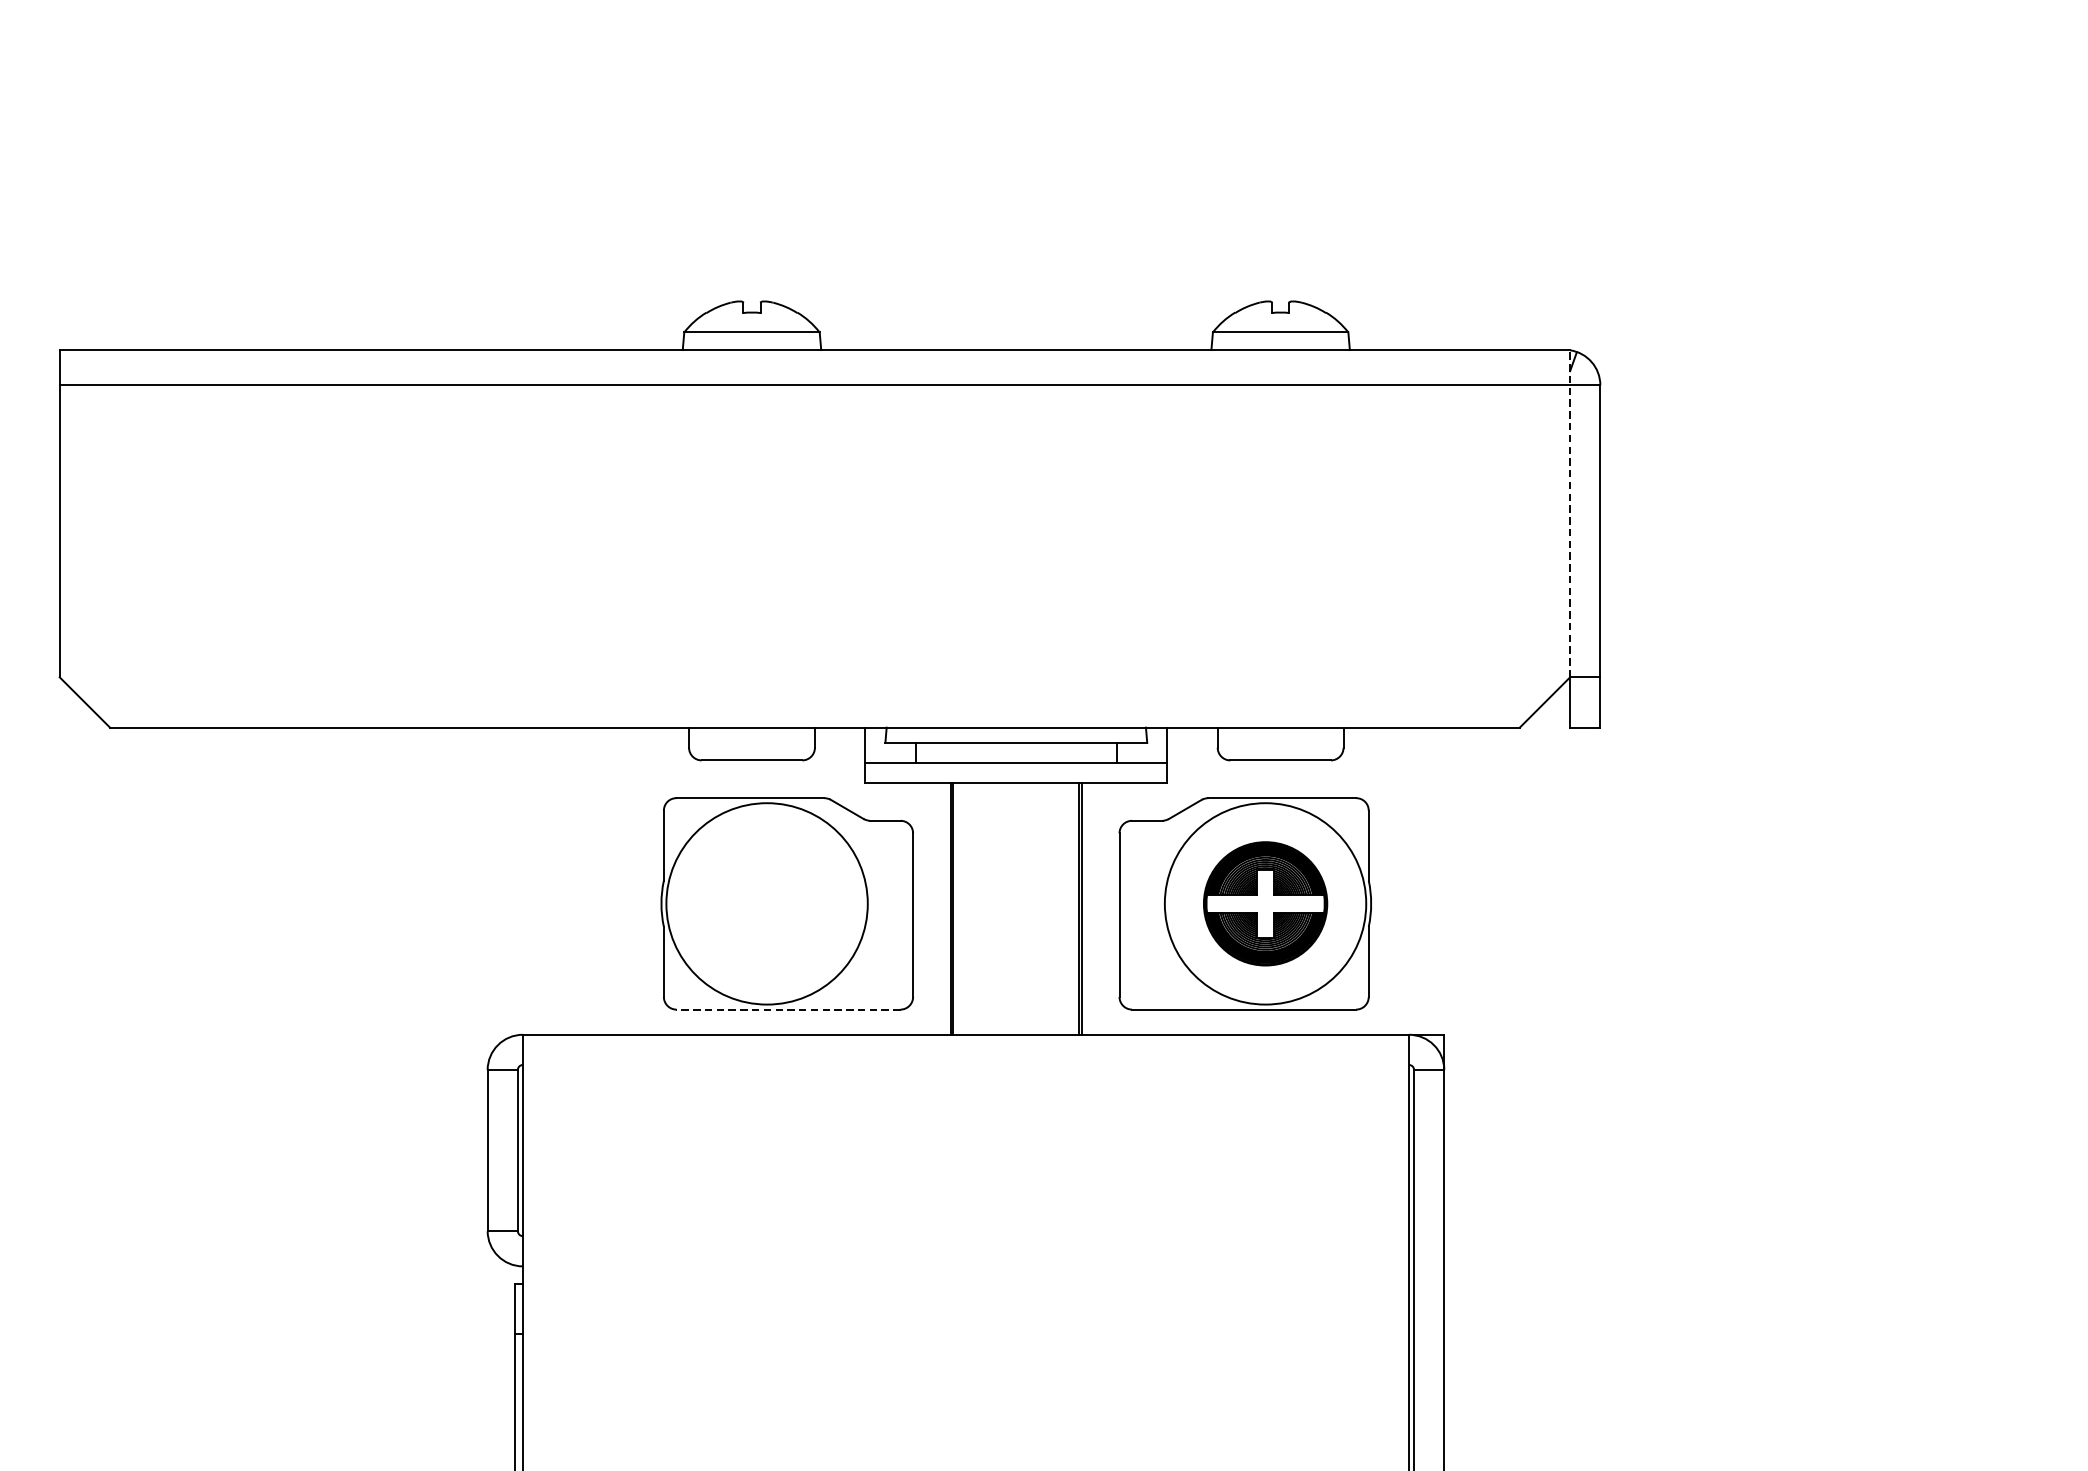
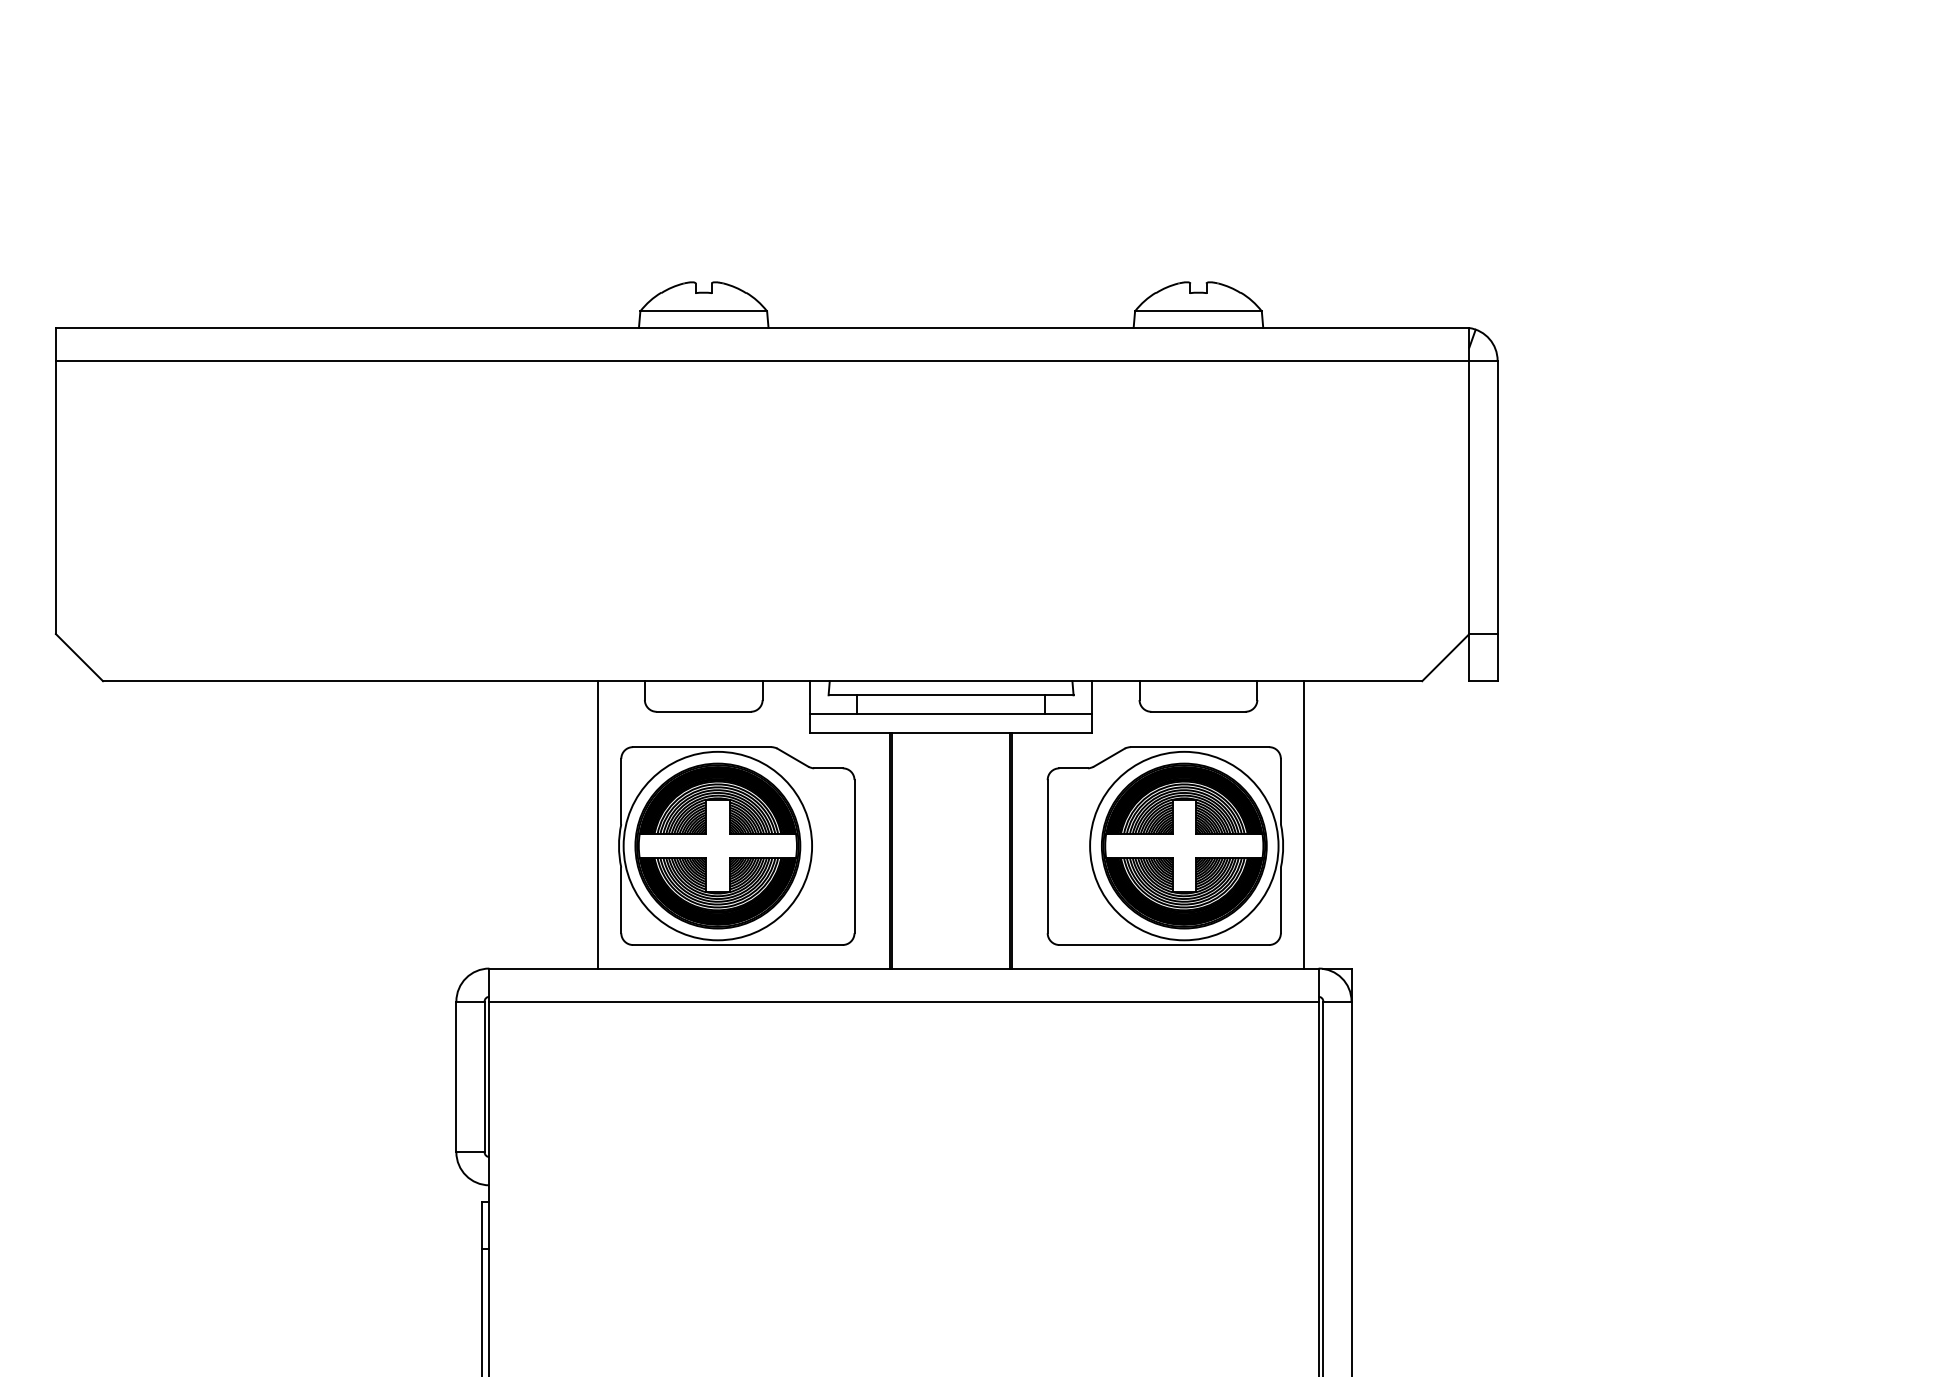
line: (1570, 513) -> (1469, 480), dashed -> solid
line: (638, 880) -> (597, 824), added
line: (1393, 880) -> (1304, 824), added
part: (766, 903) -> (717, 845), added
part: (1265, 903) -> (1184, 845), size x1.43
line: (788, 1010) -> (737, 945), dashed -> solid
line: (965, 1069) -> (903, 1001), added

